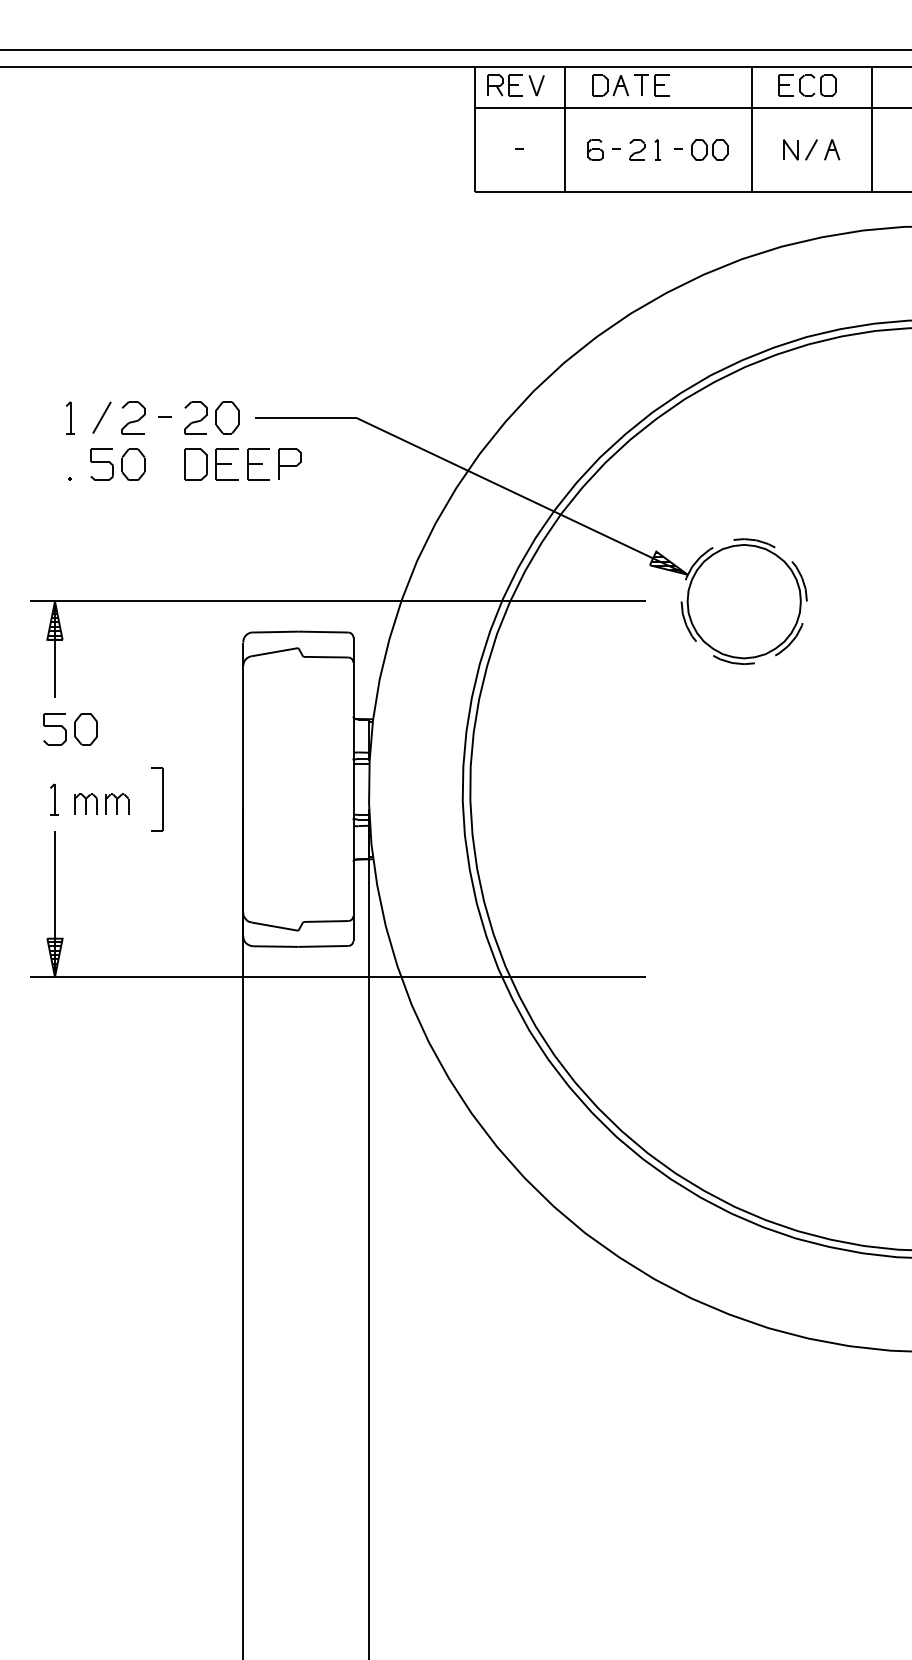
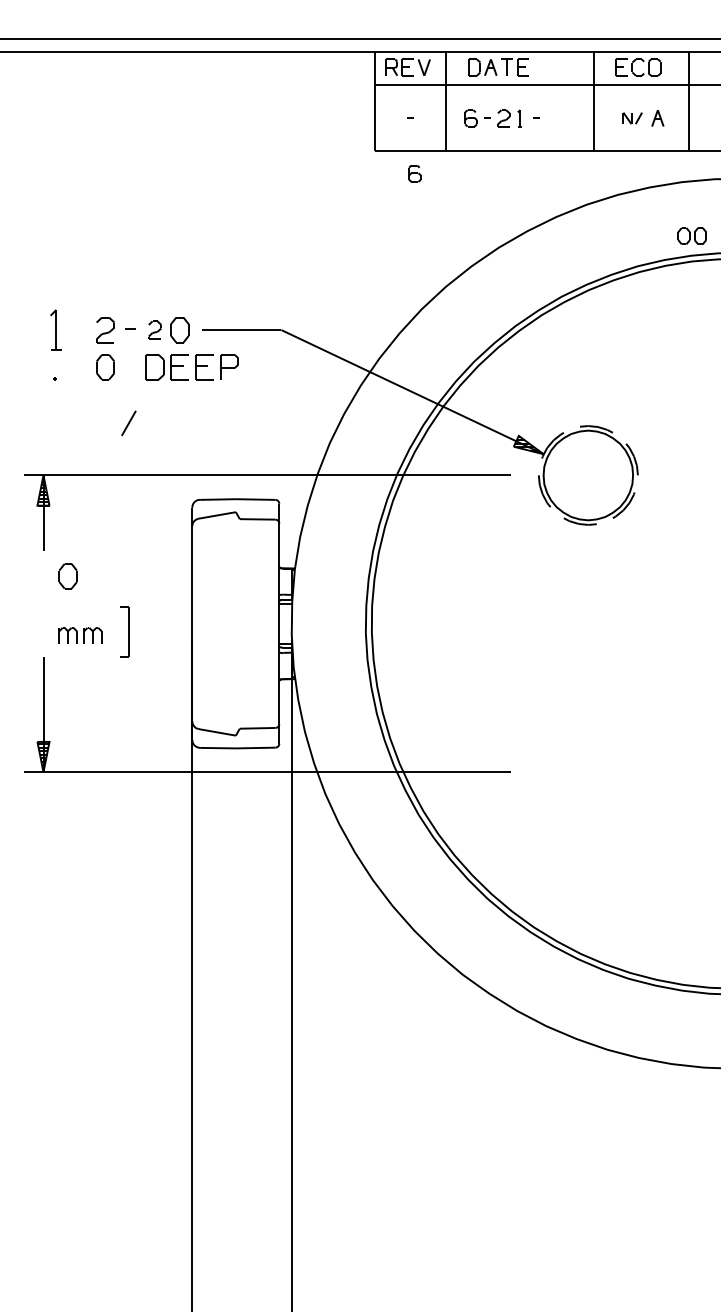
part: (709, 149) -> (692, 235), moved
part: (800, 149) -> (632, 118), size x0.7
part: (524, 219) -> (414, 173), added
part: (69, 417) -> (54, 329), size x1.6
line: (101, 417) -> (128, 423), moved
part: (195, 417) -> (154, 329), size x0.7
part: (101, 464) -> (80, 367), removed
part: (54, 729) -> (43, 576), removed
part: (54, 799) -> (43, 631), removed

